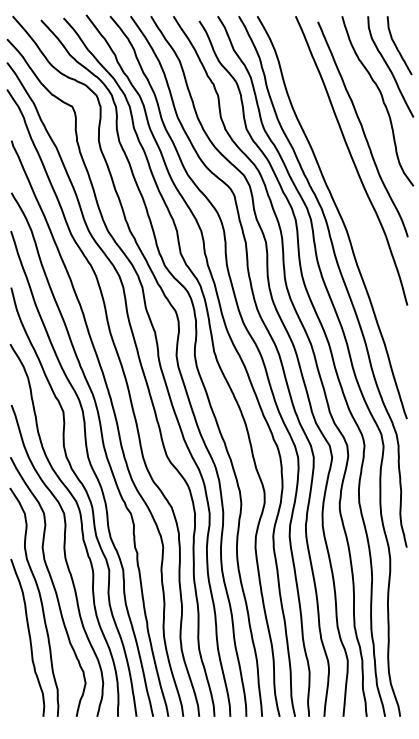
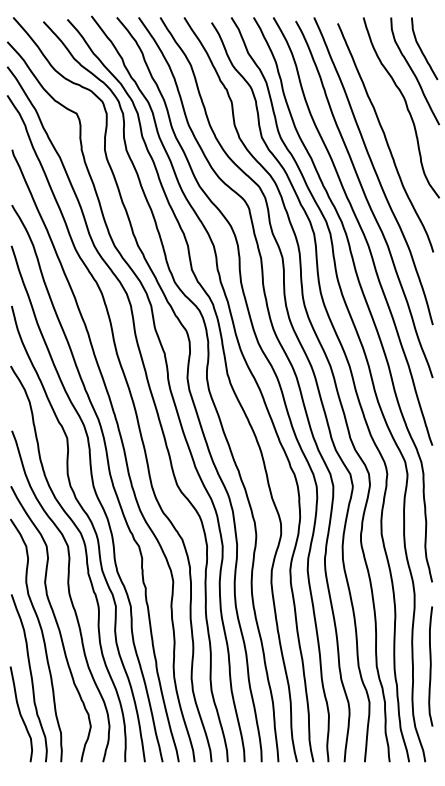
curve: (343, 186) -> (364, 198), added
curve: (405, 626) -> (430, 666), added
curve: (20, 671) -> (21, 714), added

